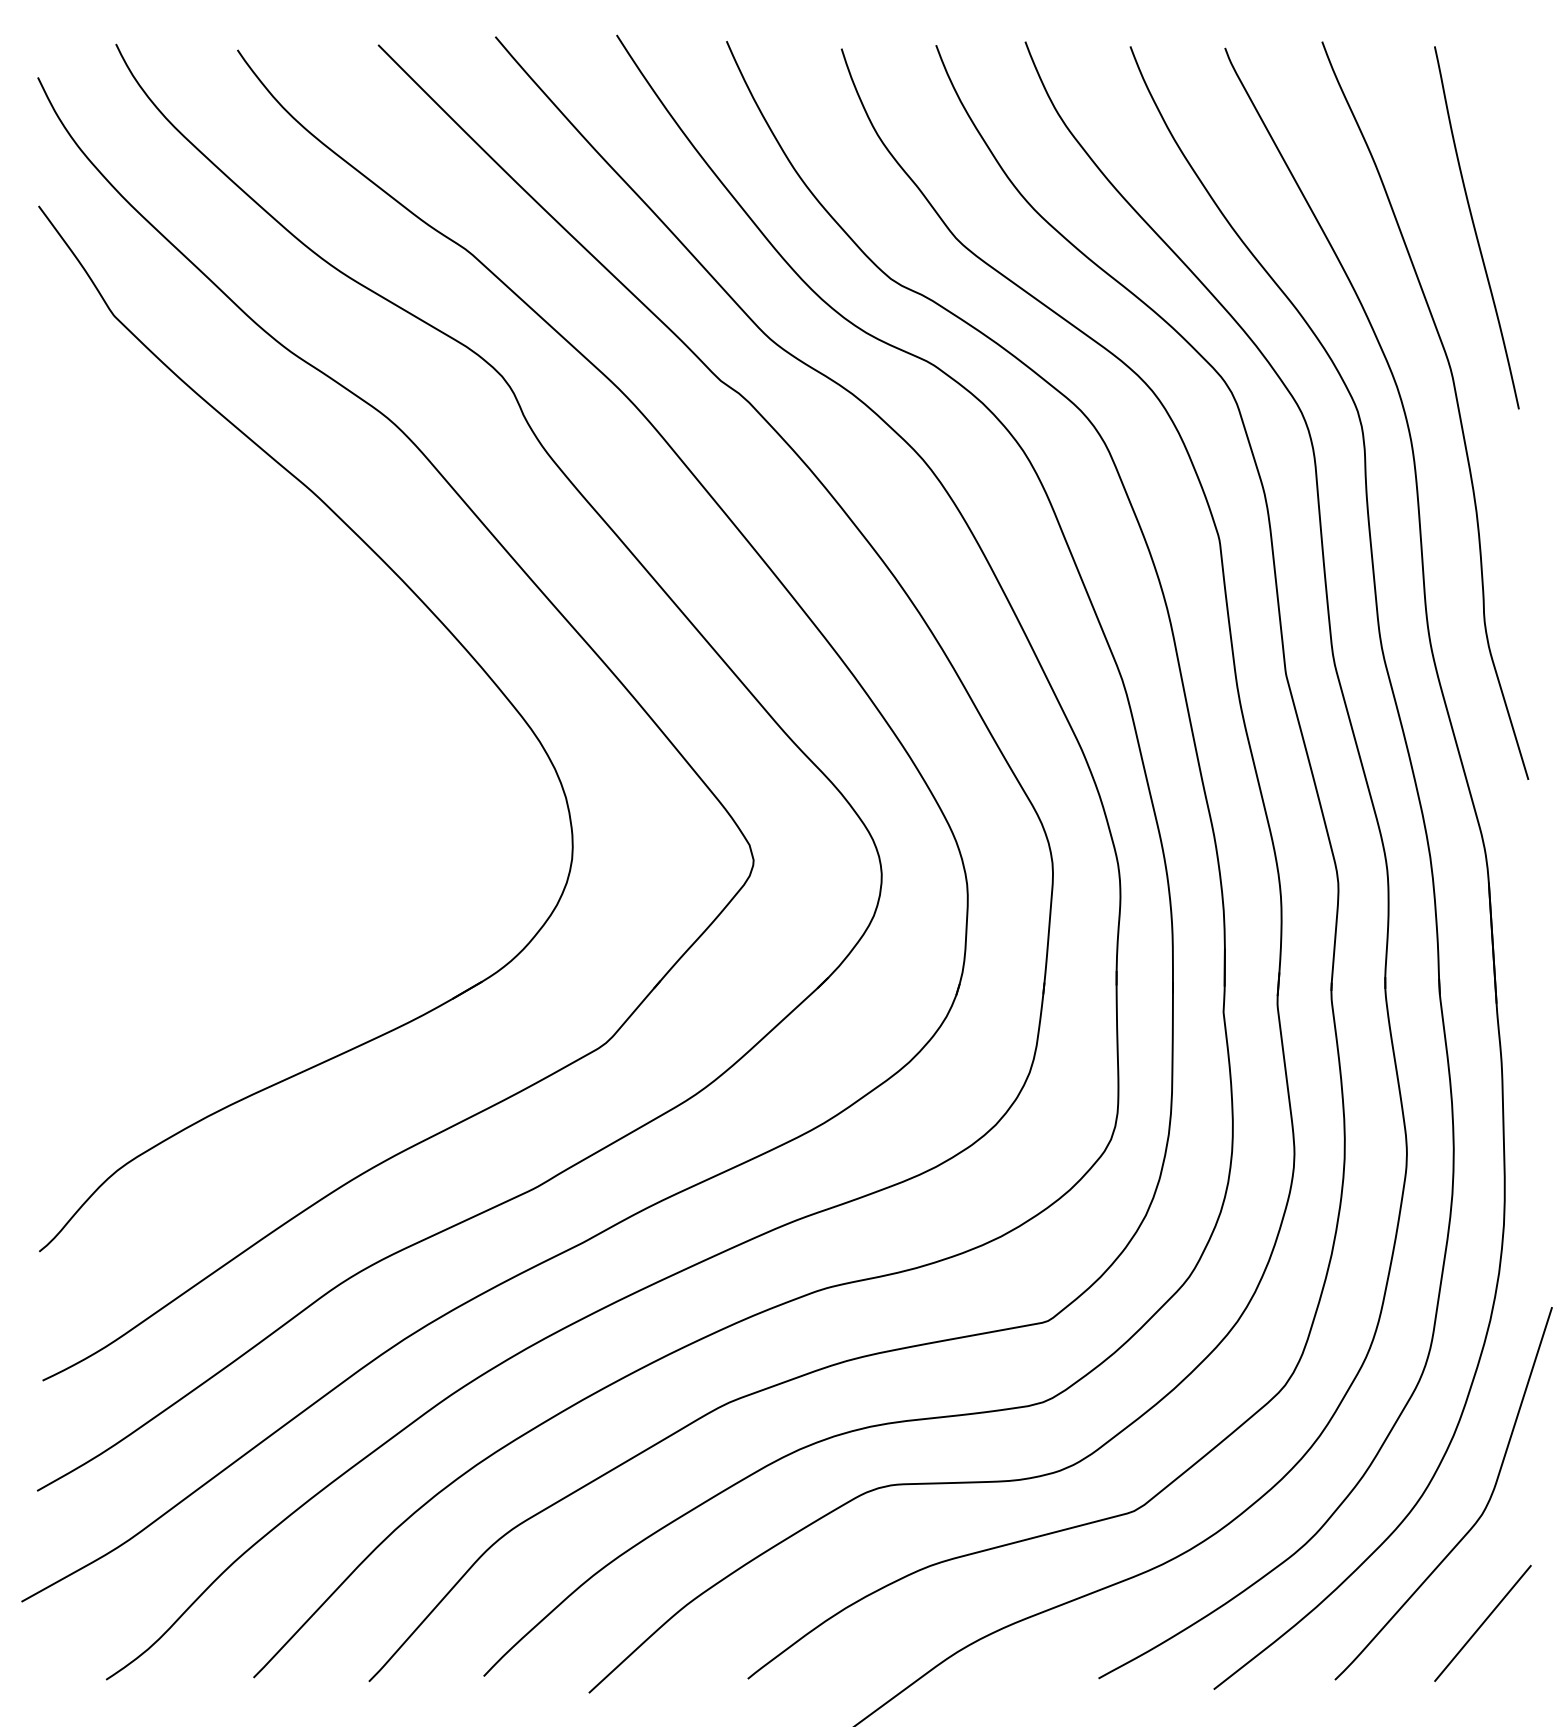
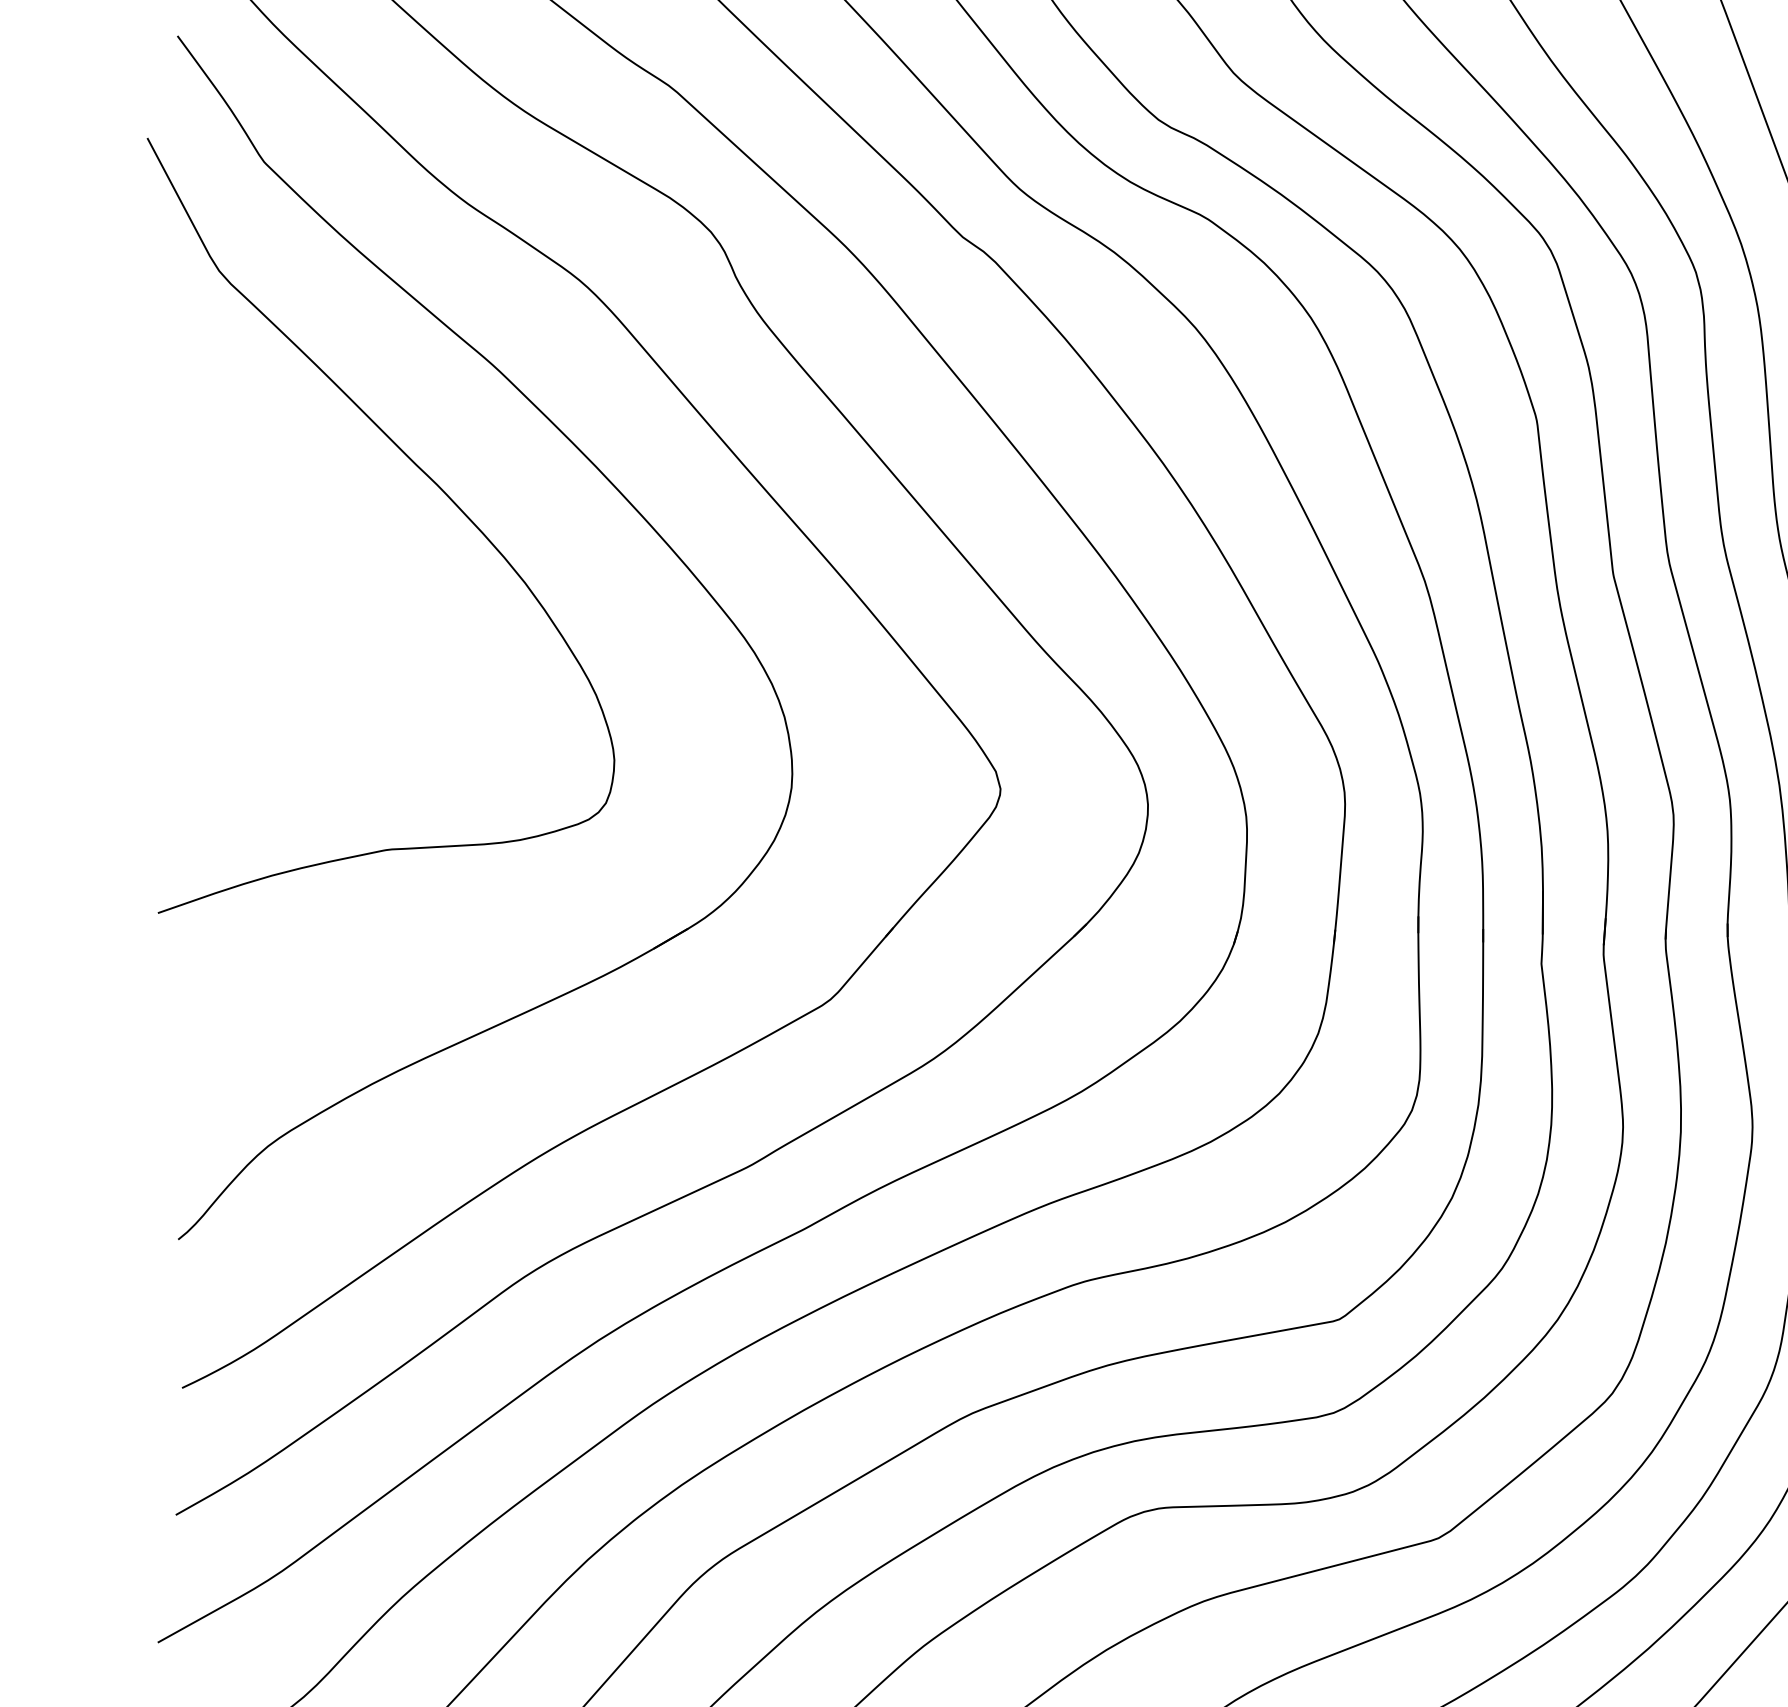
curve: (253, 587) -> (424, 475), added

